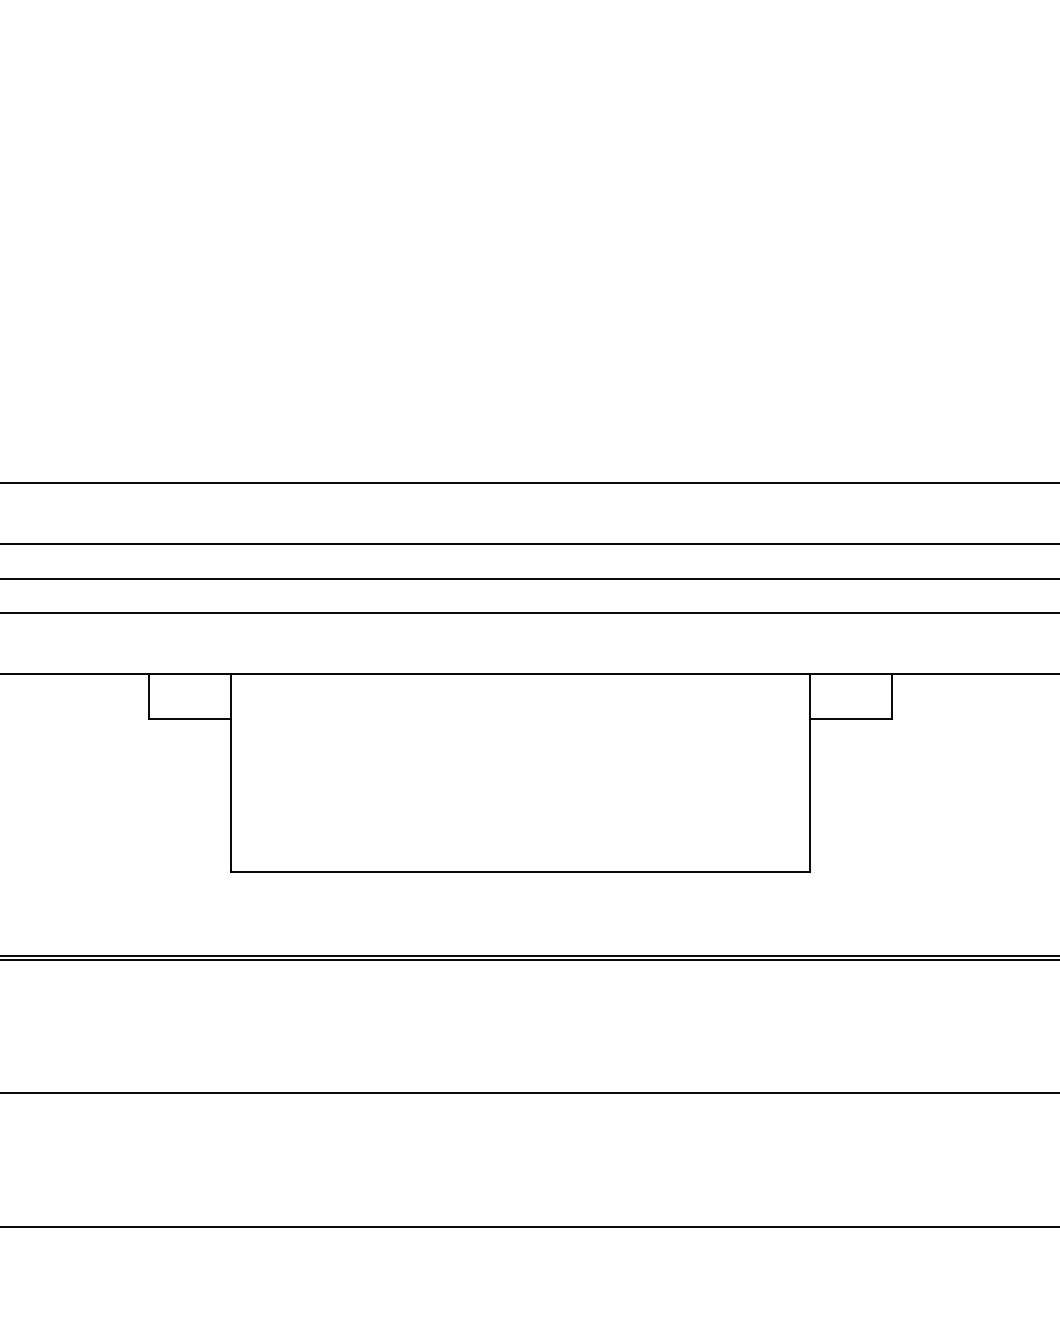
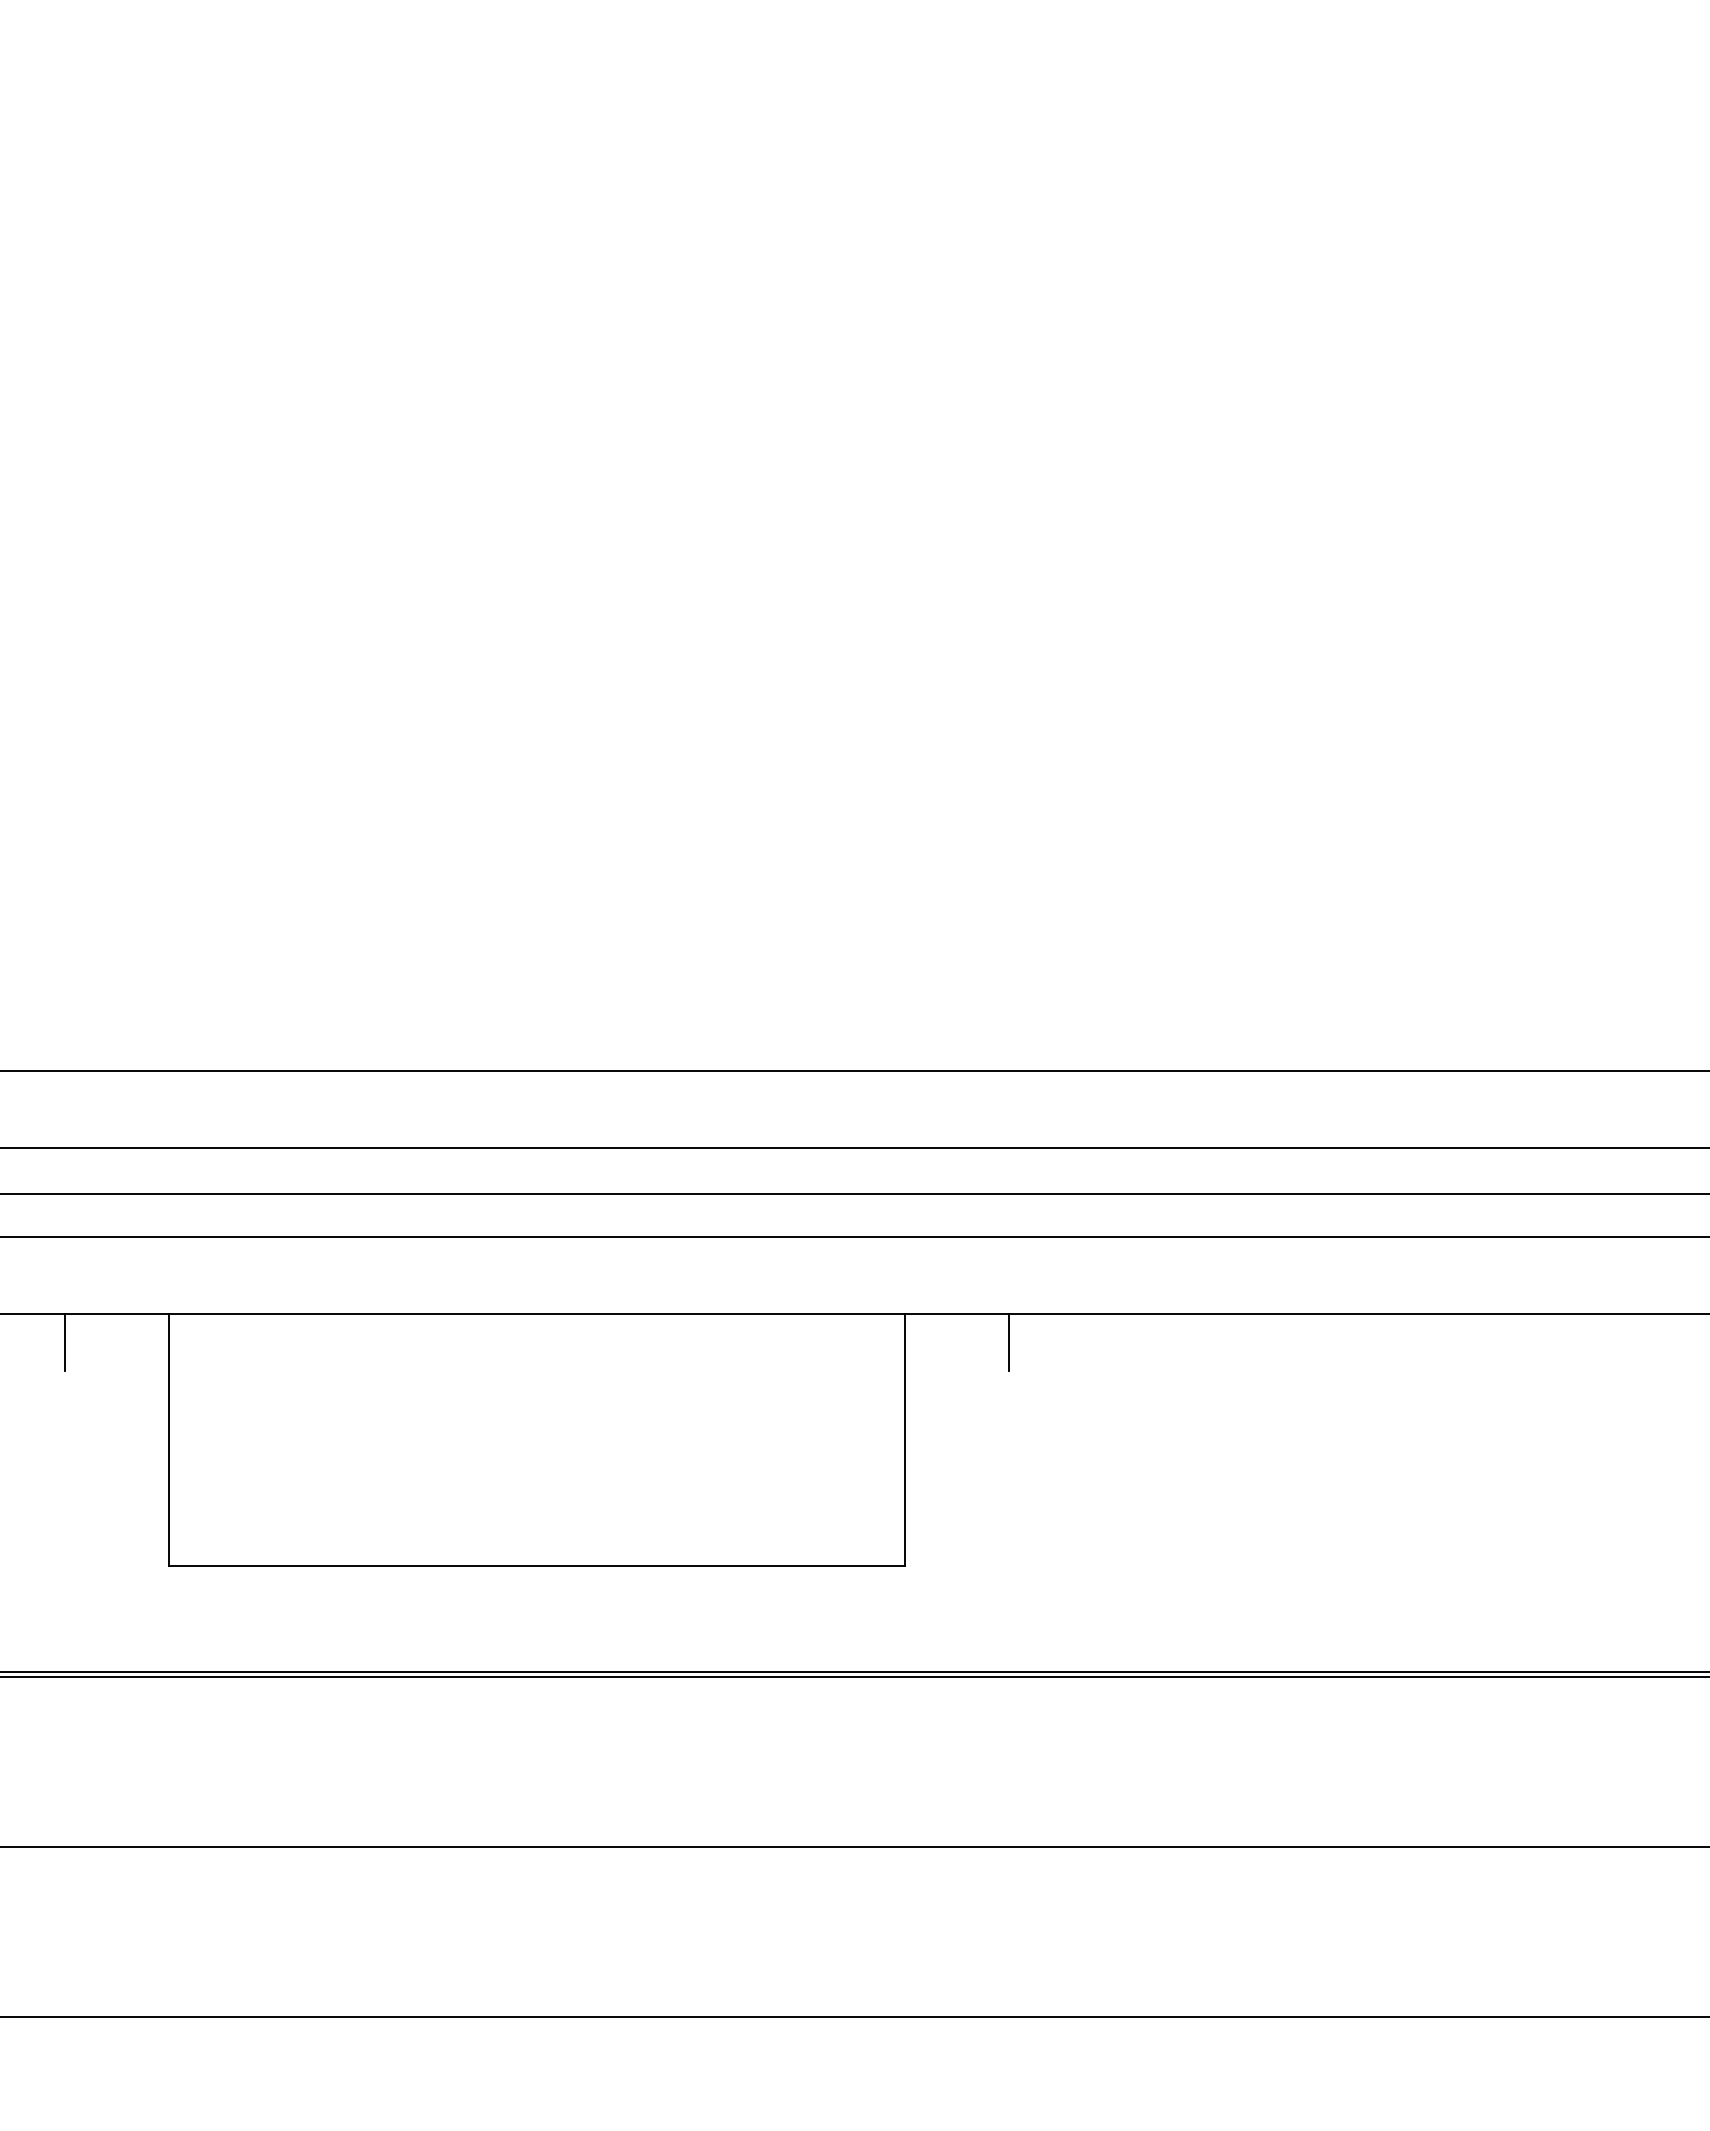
line: (189, 719) -> (116, 1371), removed
line: (850, 719) -> (956, 1371), removed

